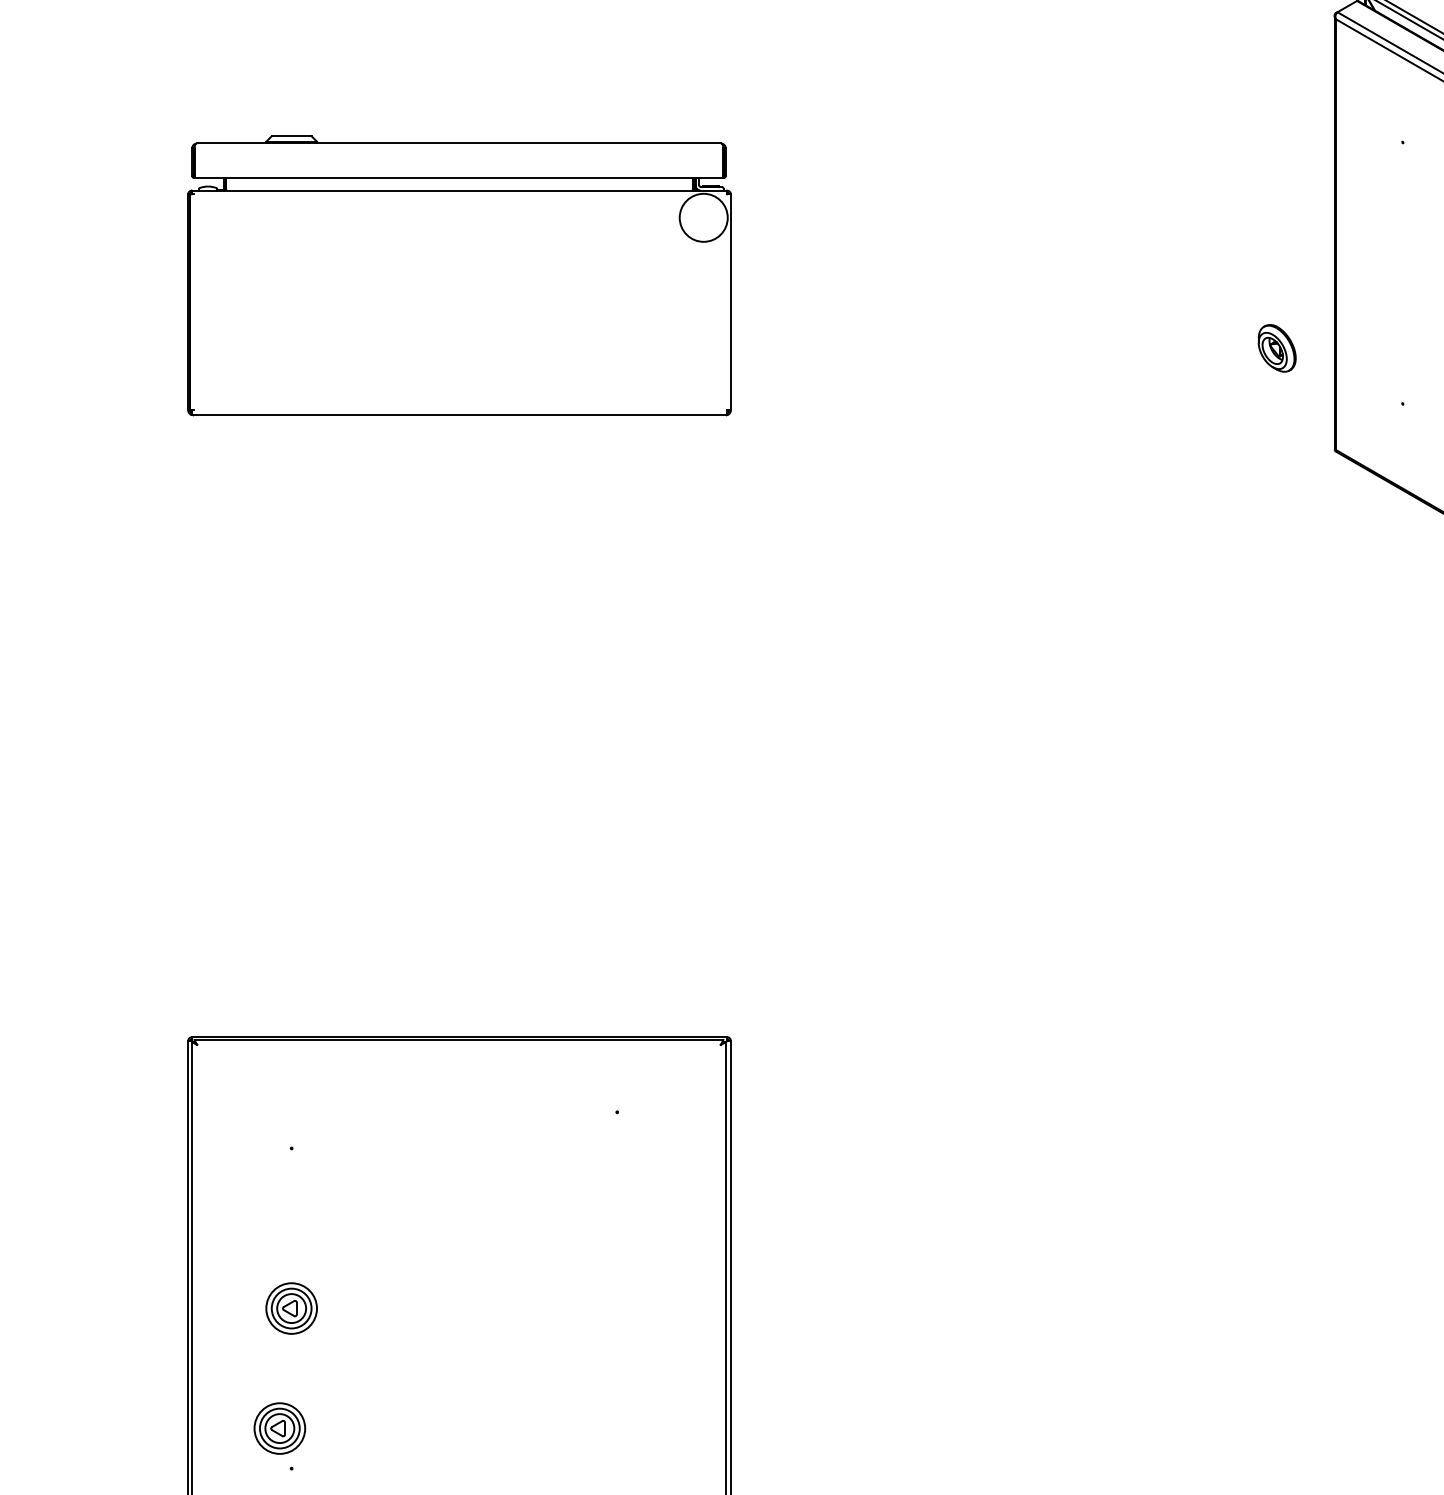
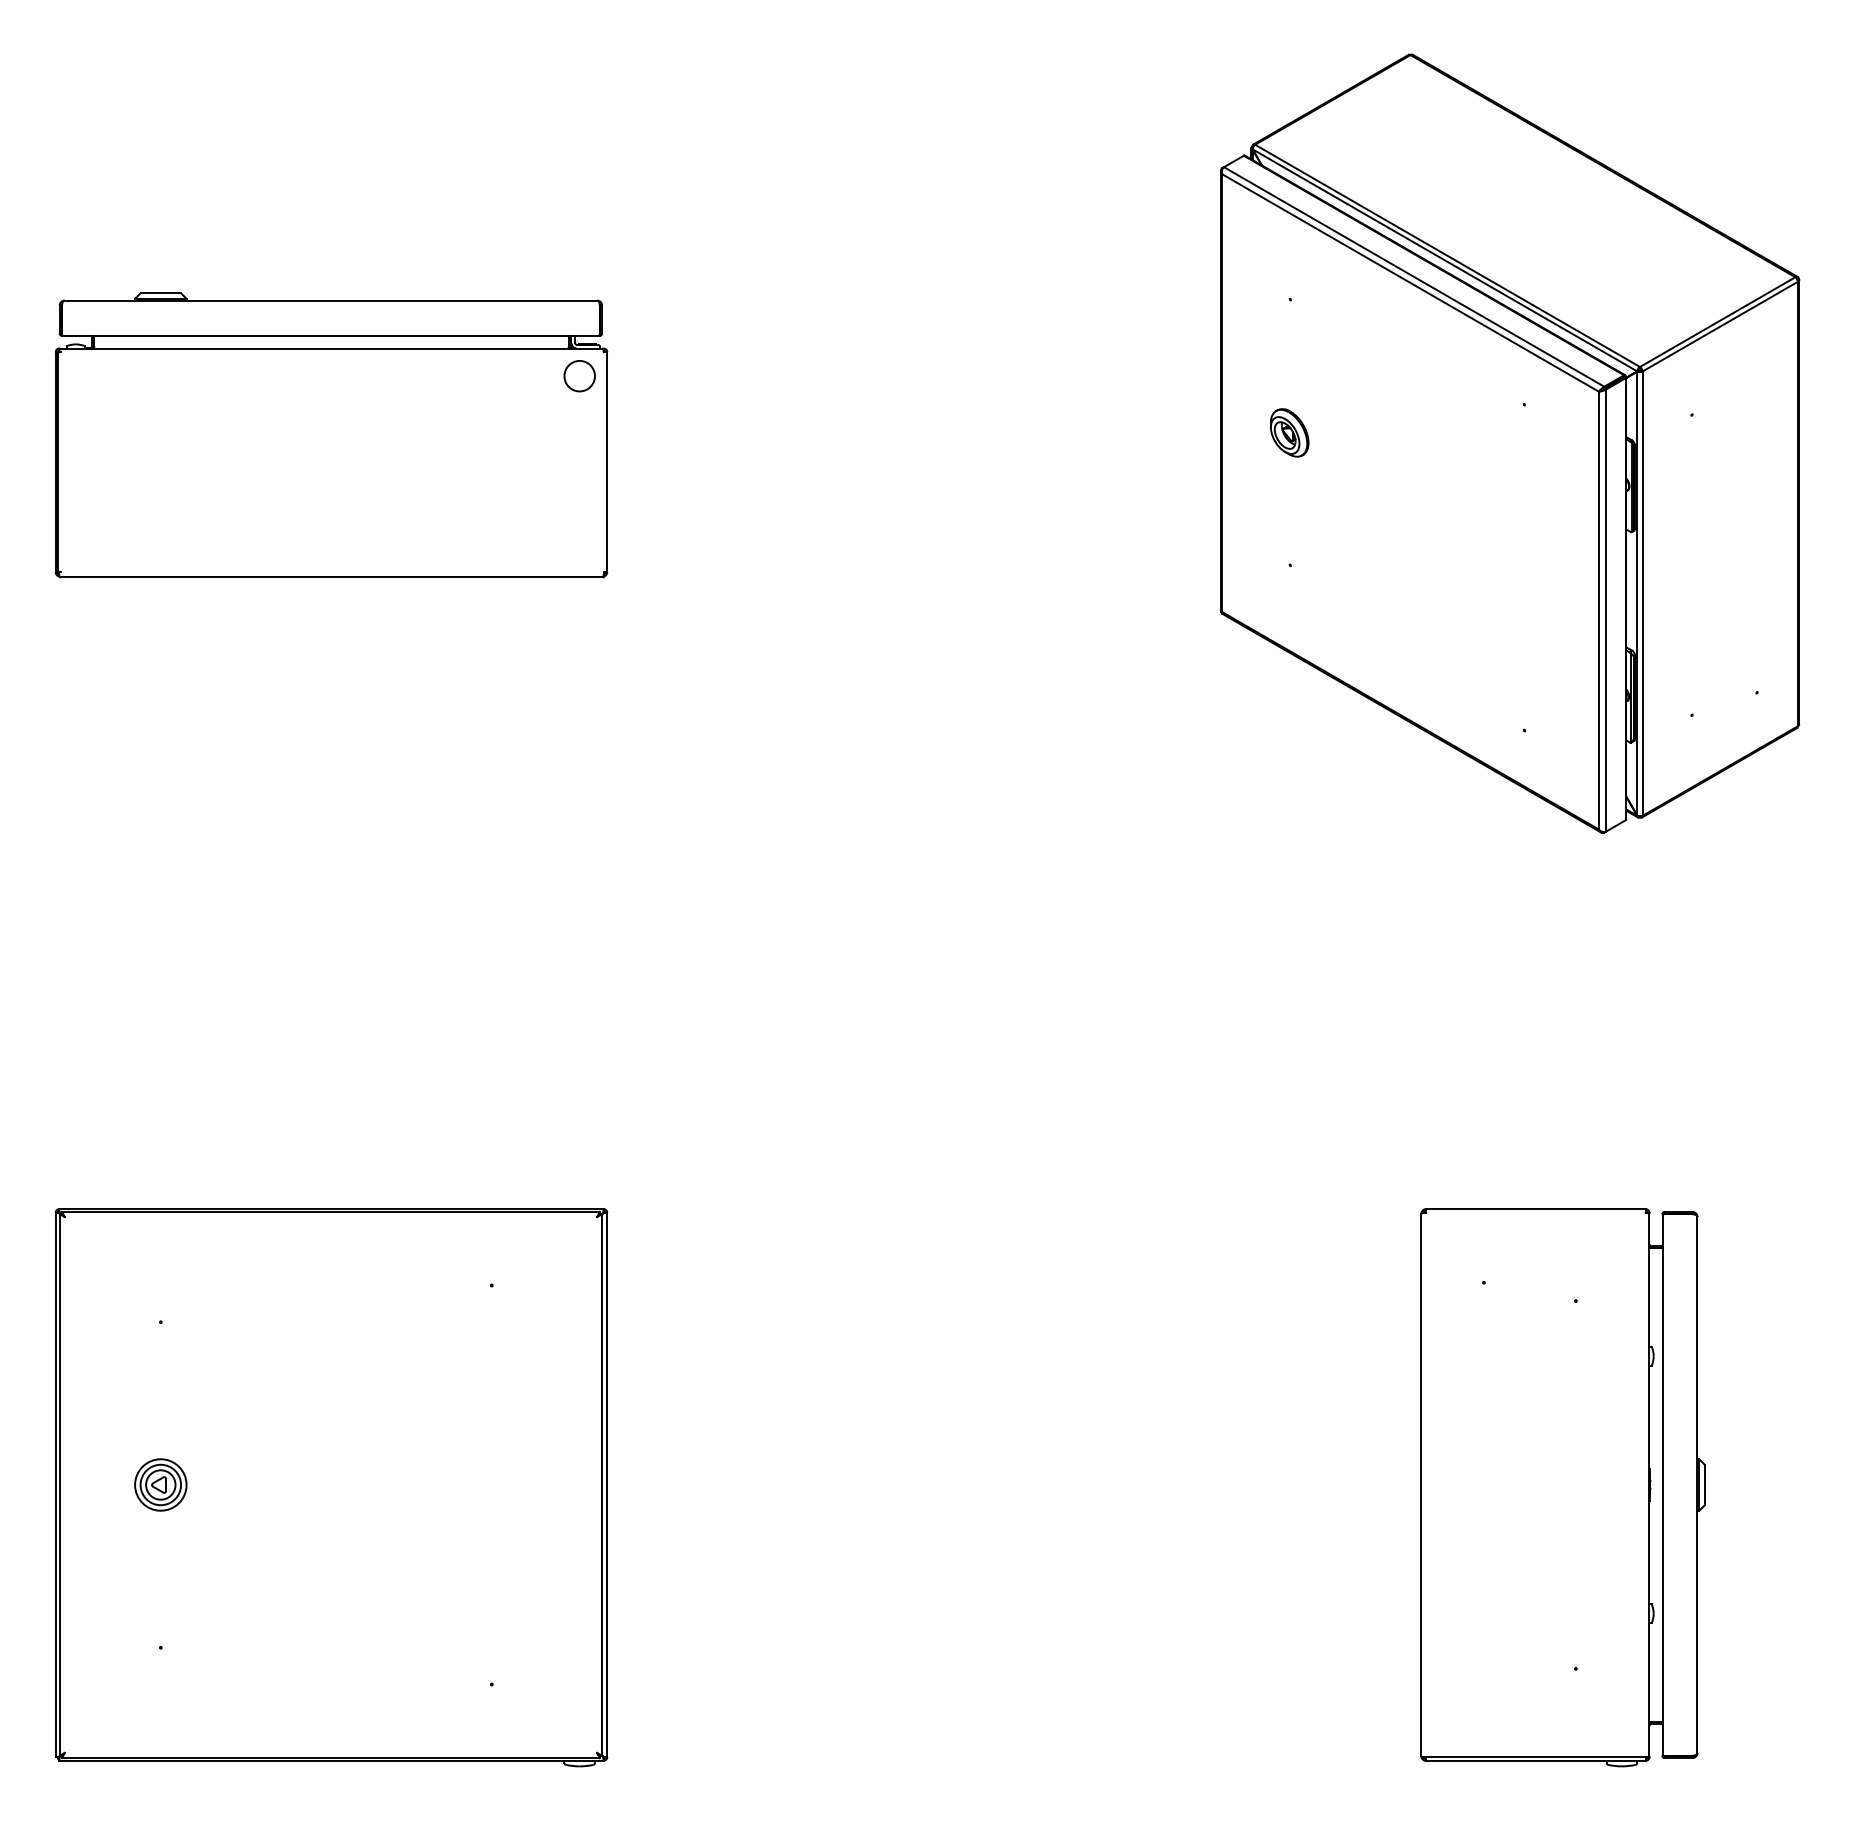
circle: (703, 217) -> (579, 375), size x0.62
part: (1277, 347) -> (1289, 432), moved
part: (279, 1428) -> (148, 1606), removed

